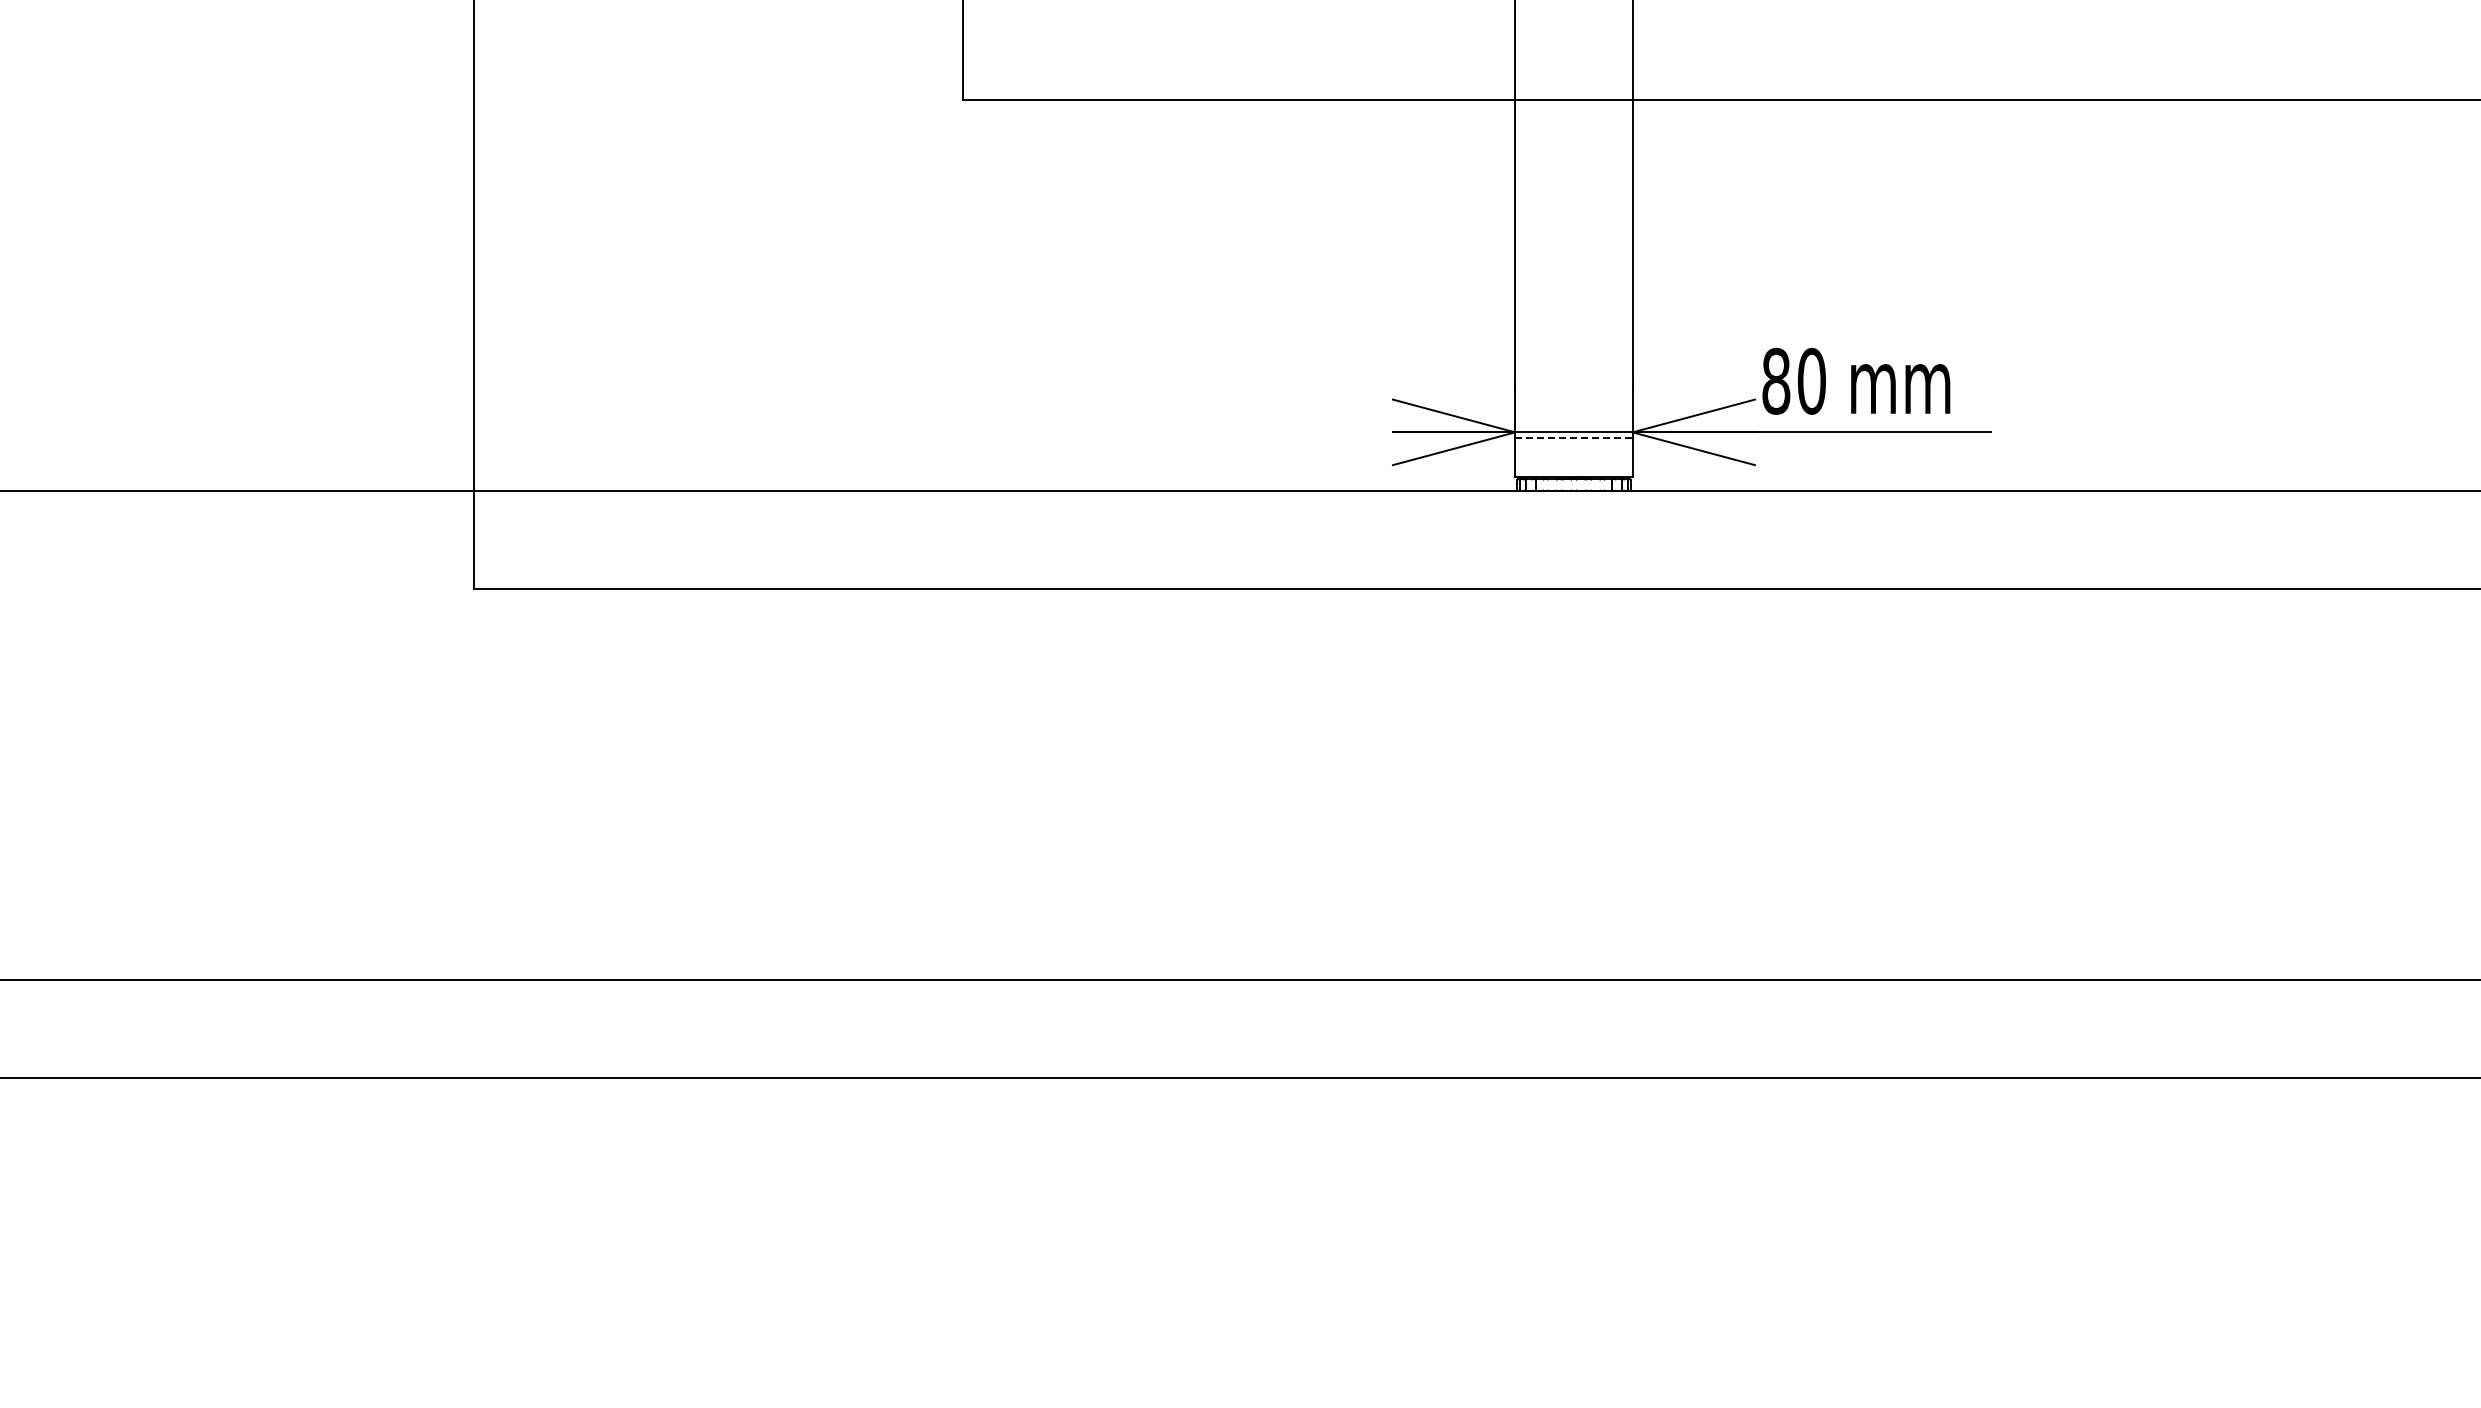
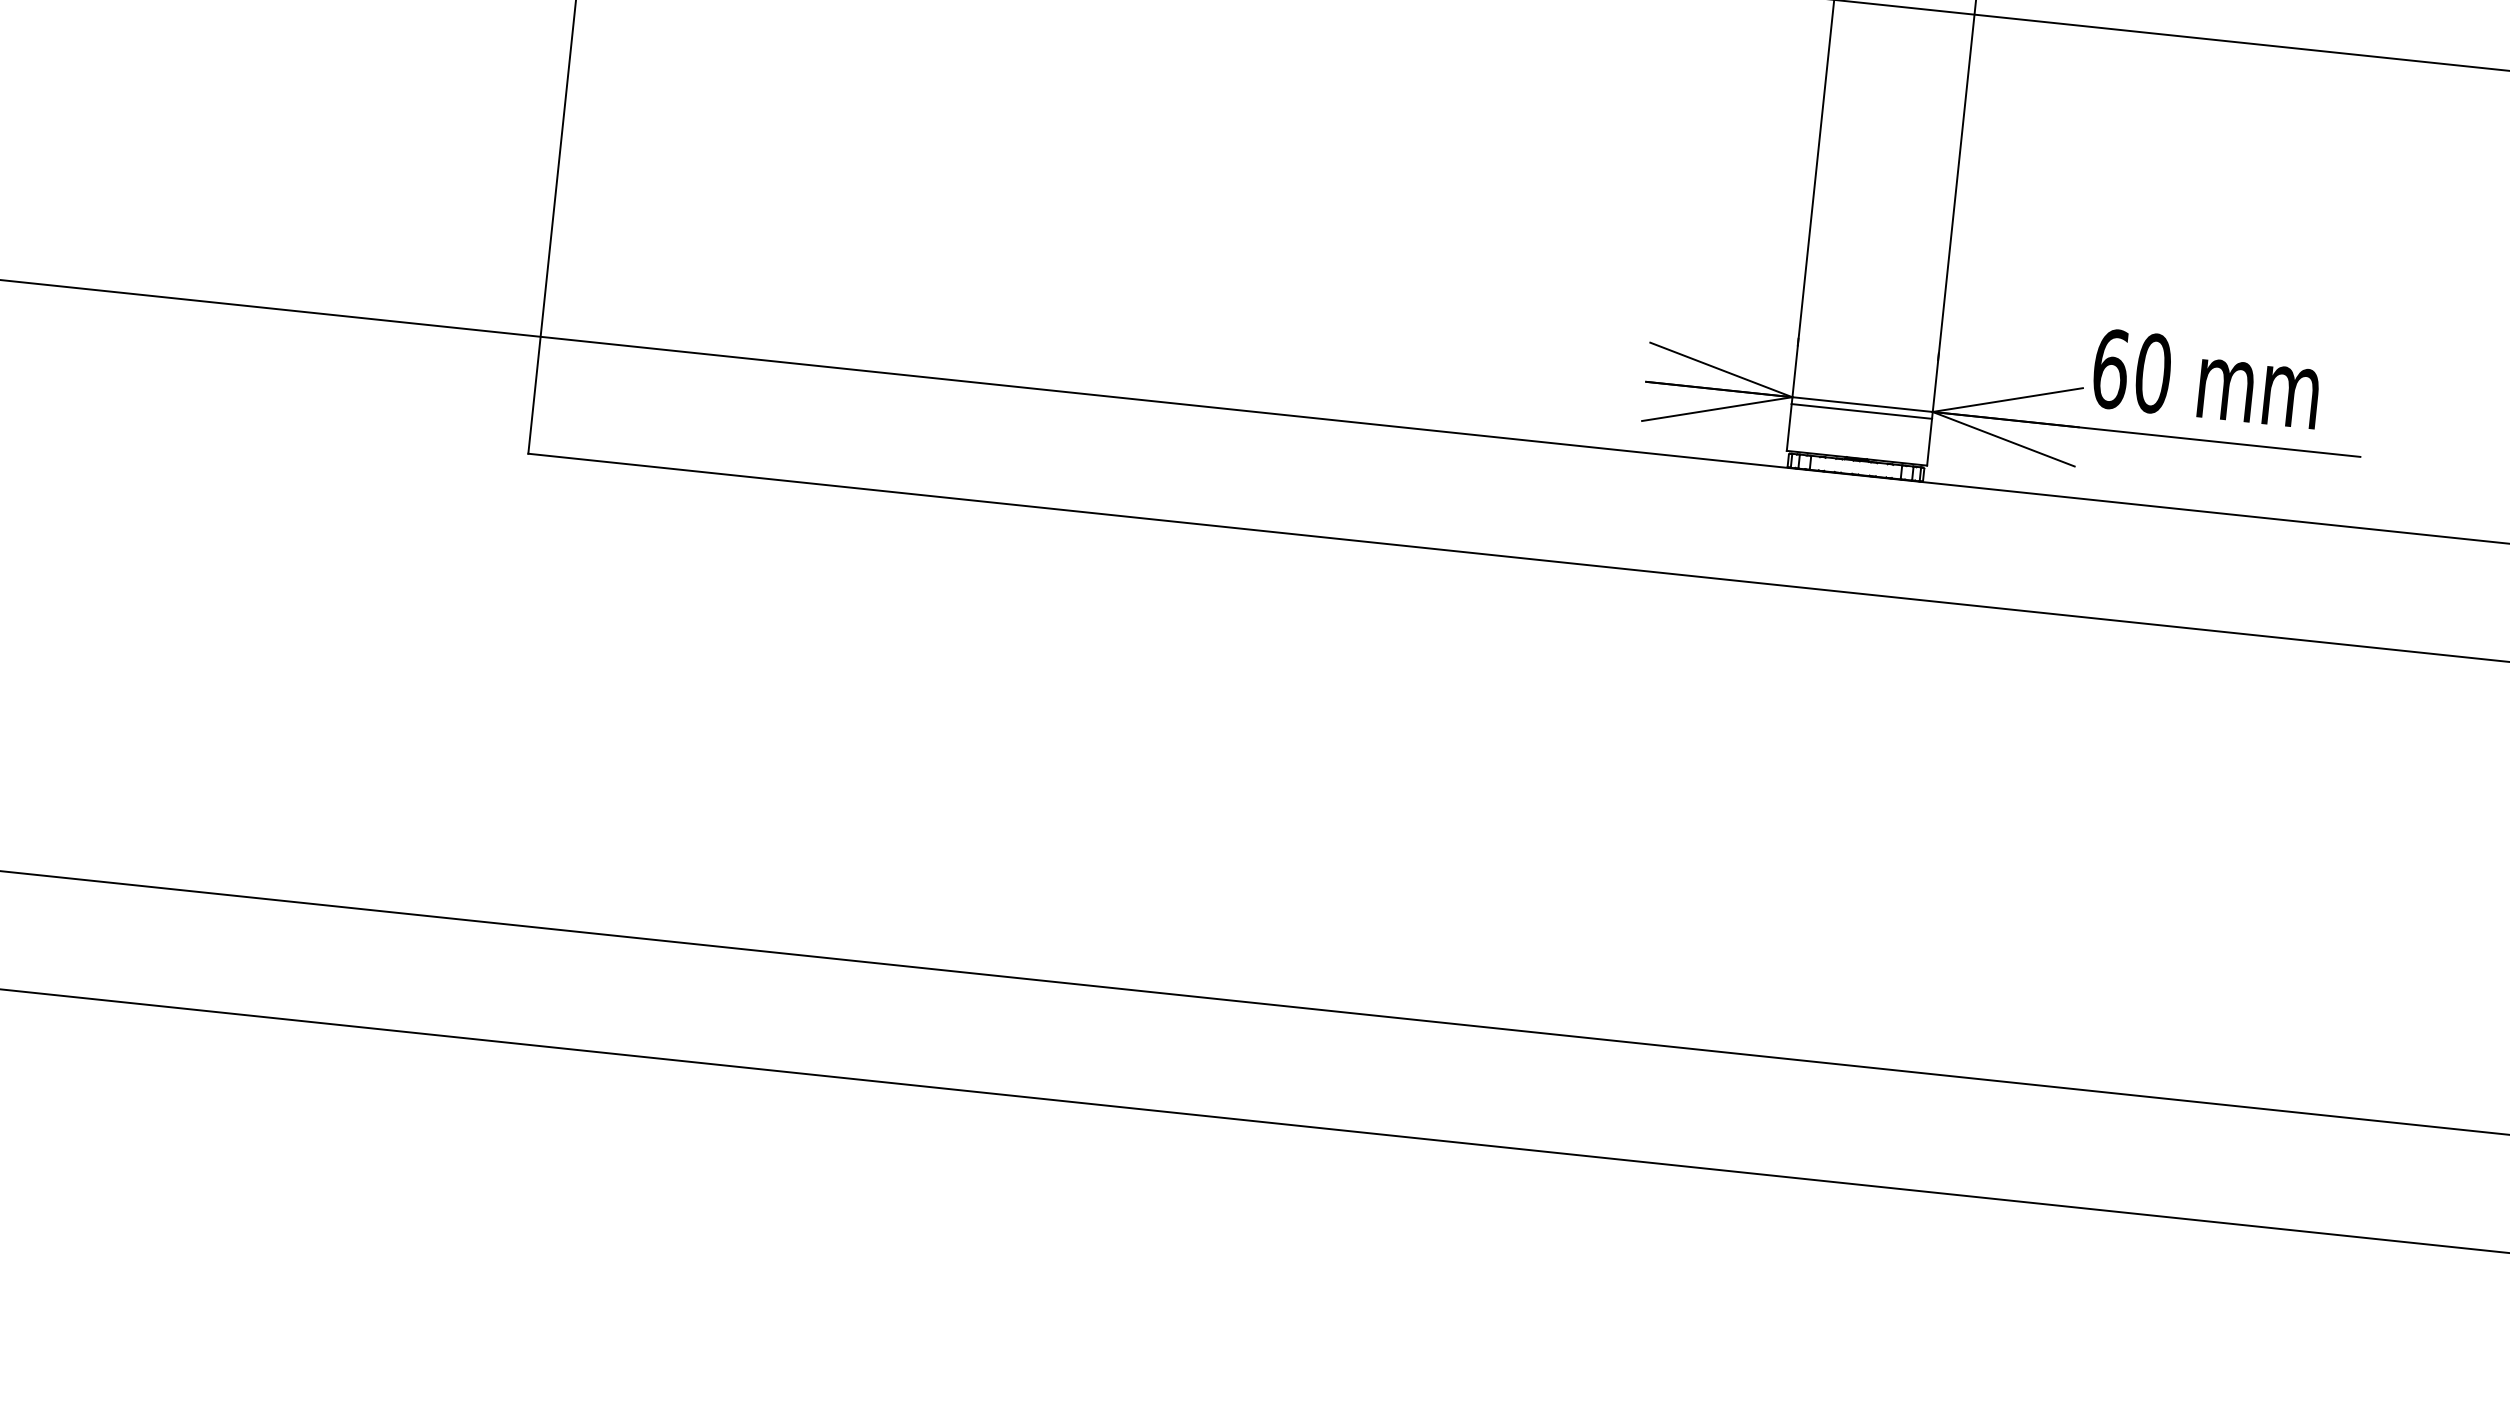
text: (1776, 380) -> (2111, 368), 80 -> 60
line: (1574, 438) -> (1862, 411), dashed -> solid

